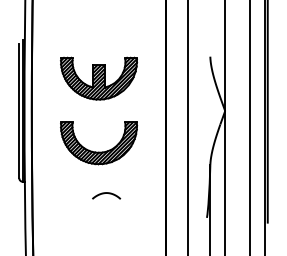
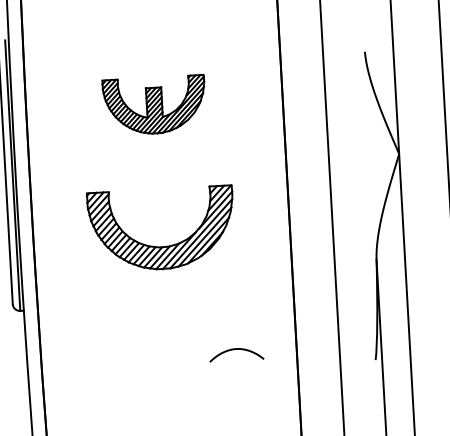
part: (98, 78) -> (153, 105), size x0.7
curve: (106, 193) -> (236, 349), moved

